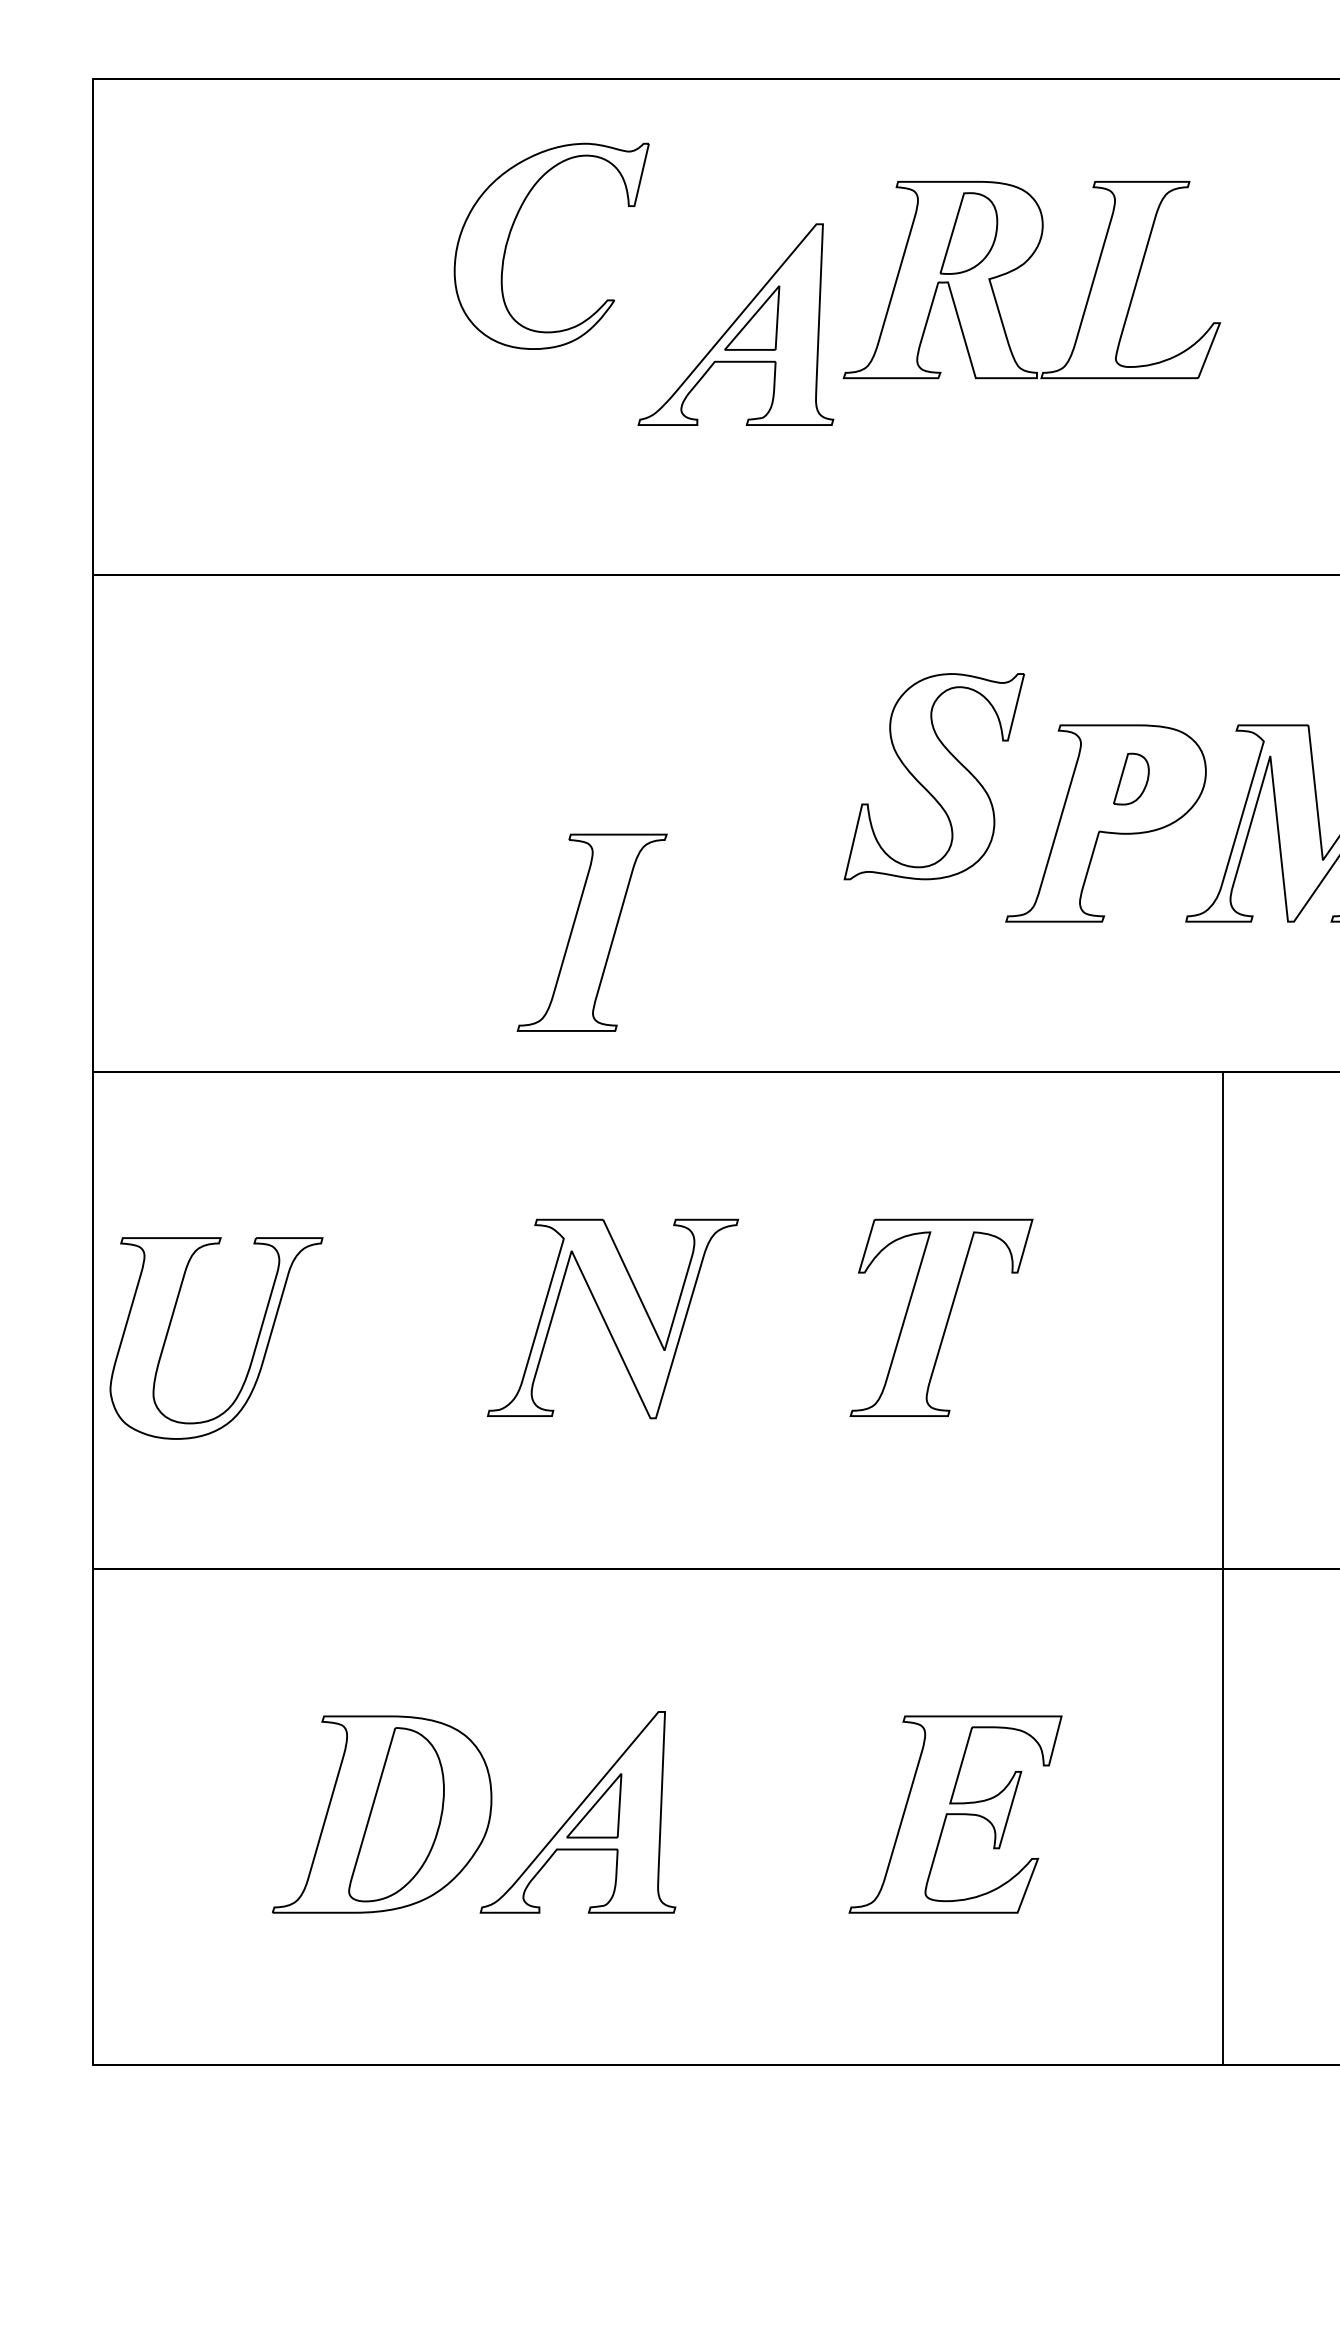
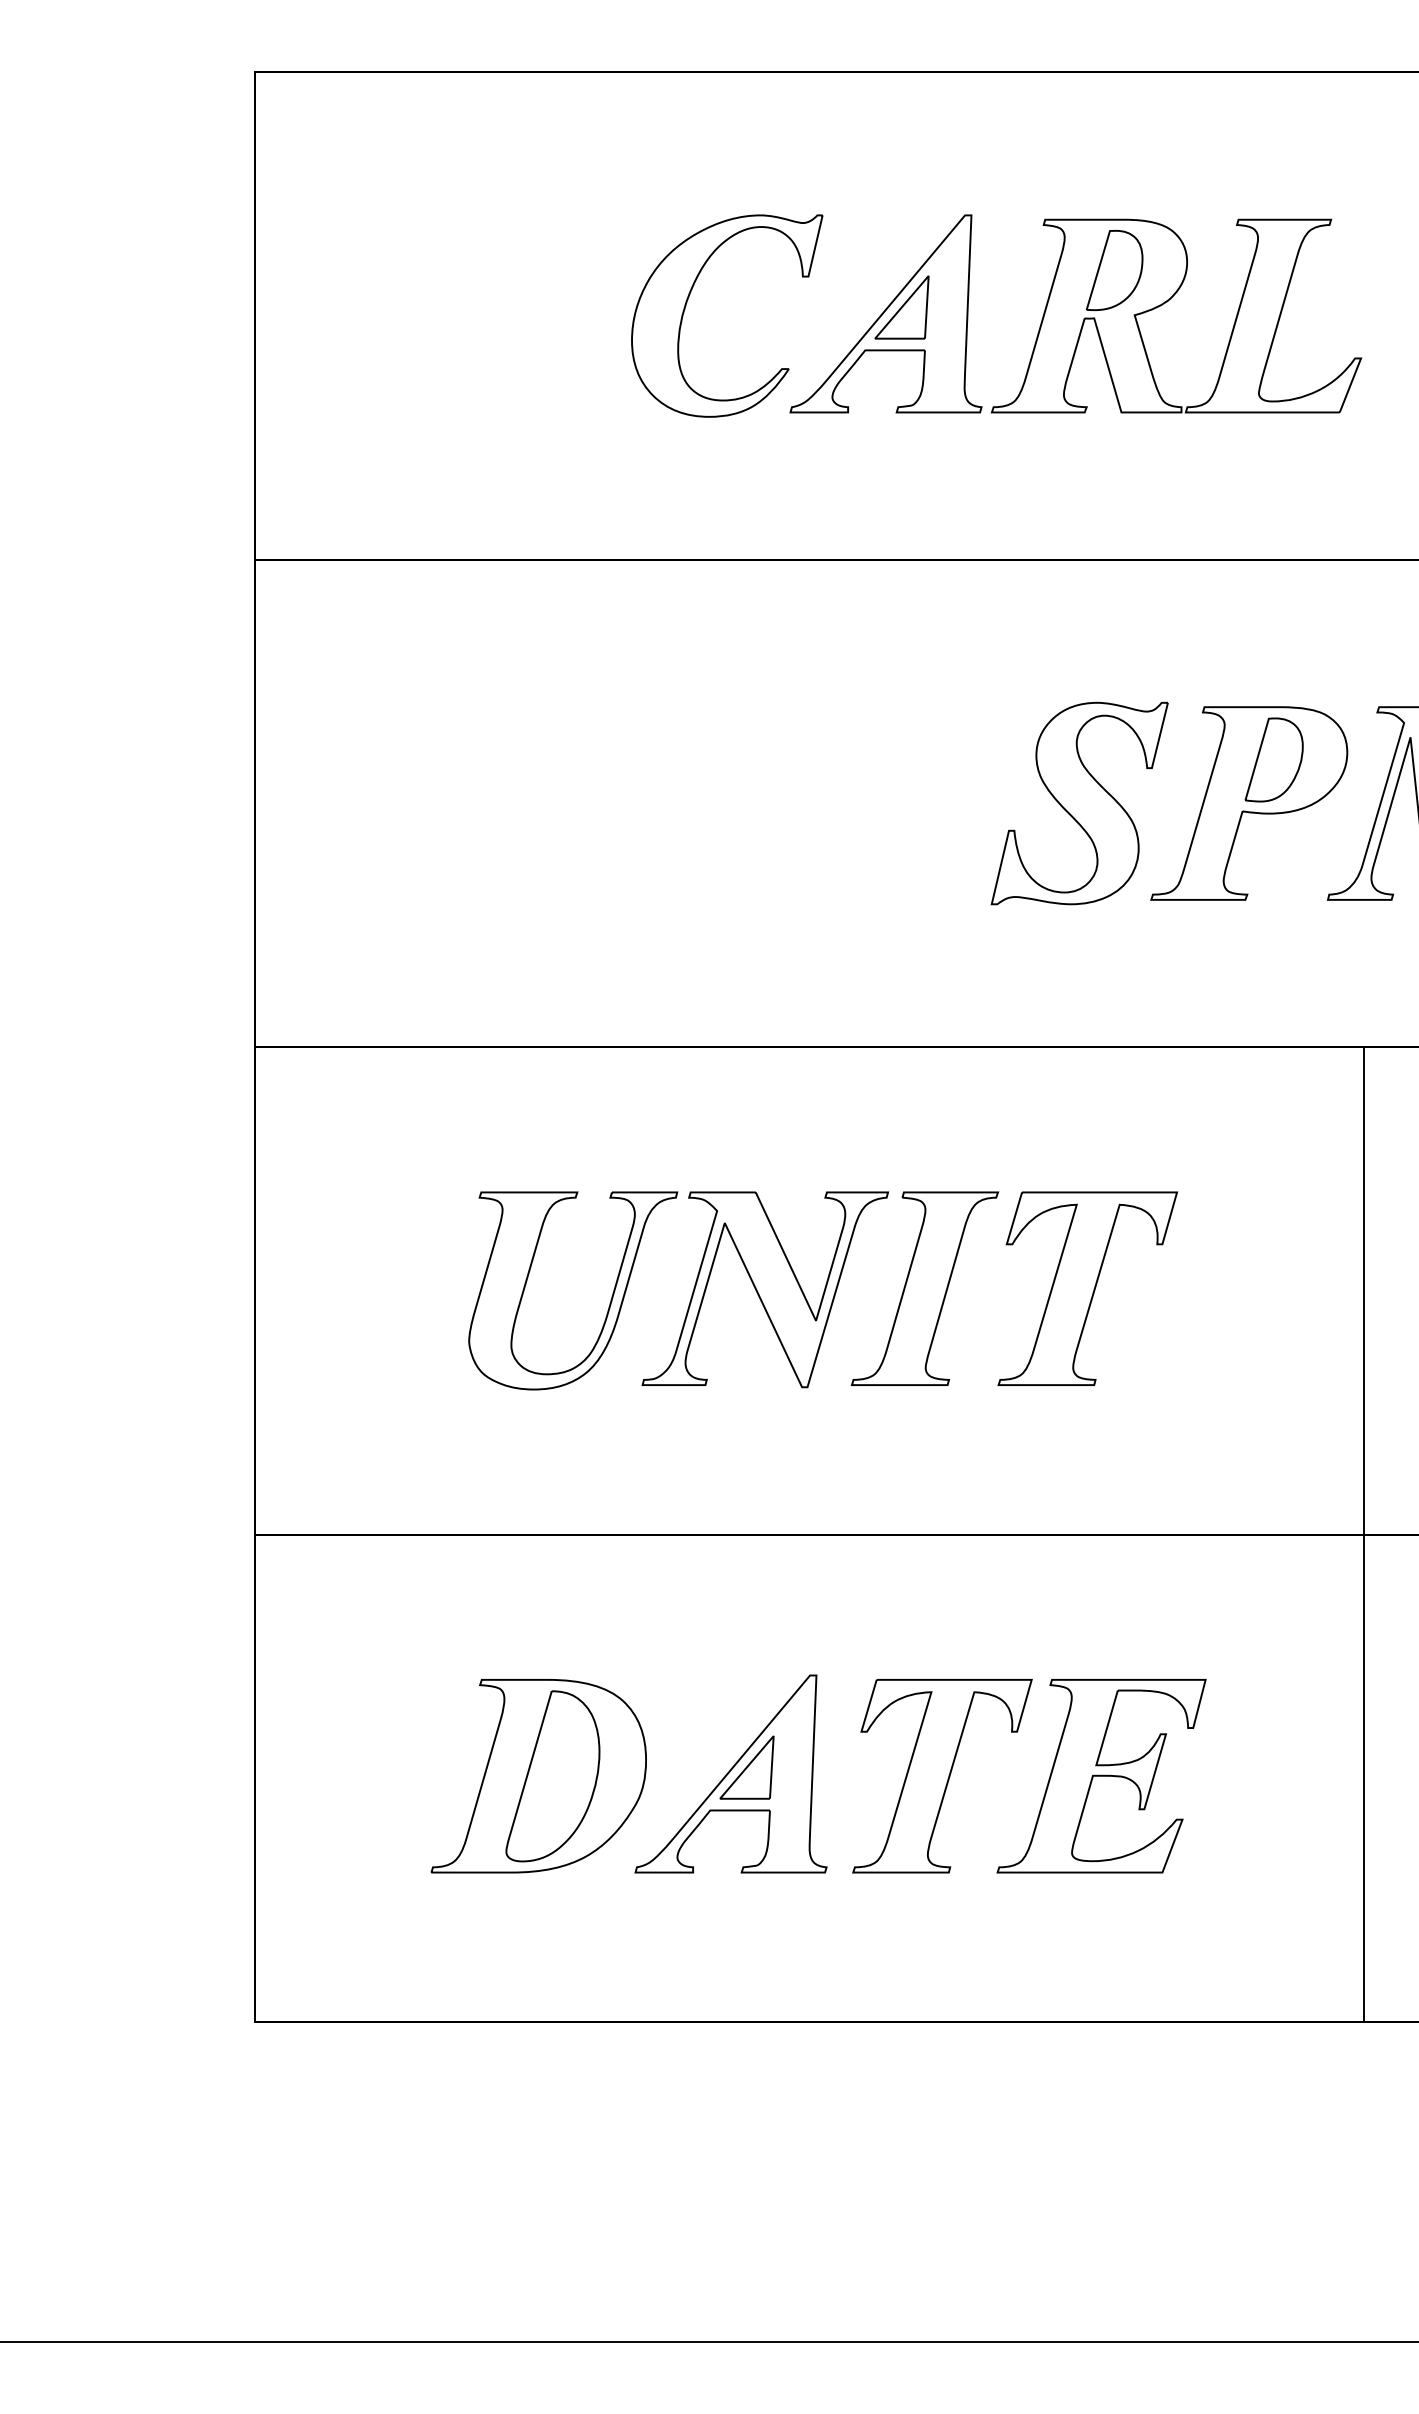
part: (510, 236) -> (686, 306), moved
part: (1022, 266) -> (1167, 302), moved
part: (934, 776) -> (1079, 803), moved
part: (1130, 778) -> (1273, 759), size x1.67
part: (591, 932) -> (924, 1288), moved
part: (254, 1347) -> (610, 1299), moved
part: (793, 1814) -> (942, 1776), added

